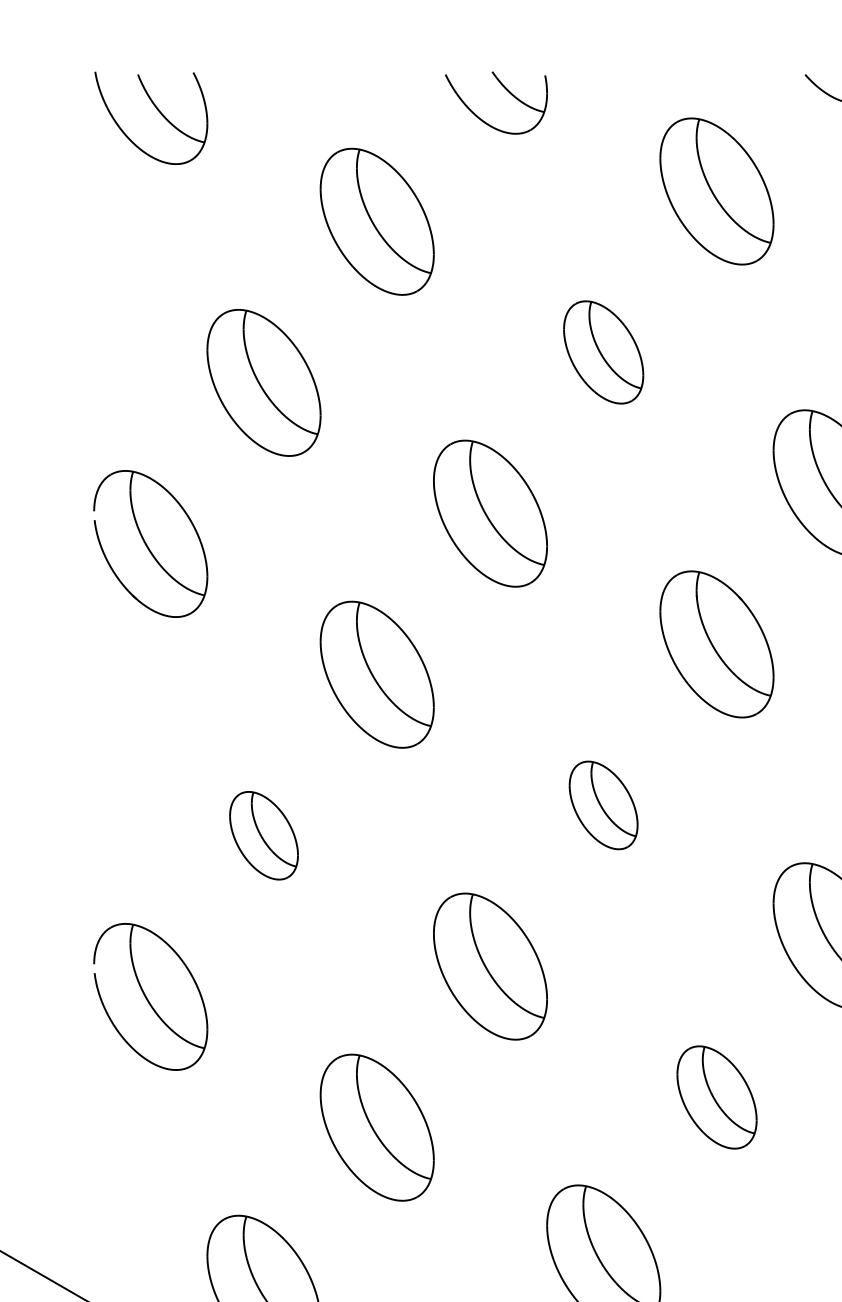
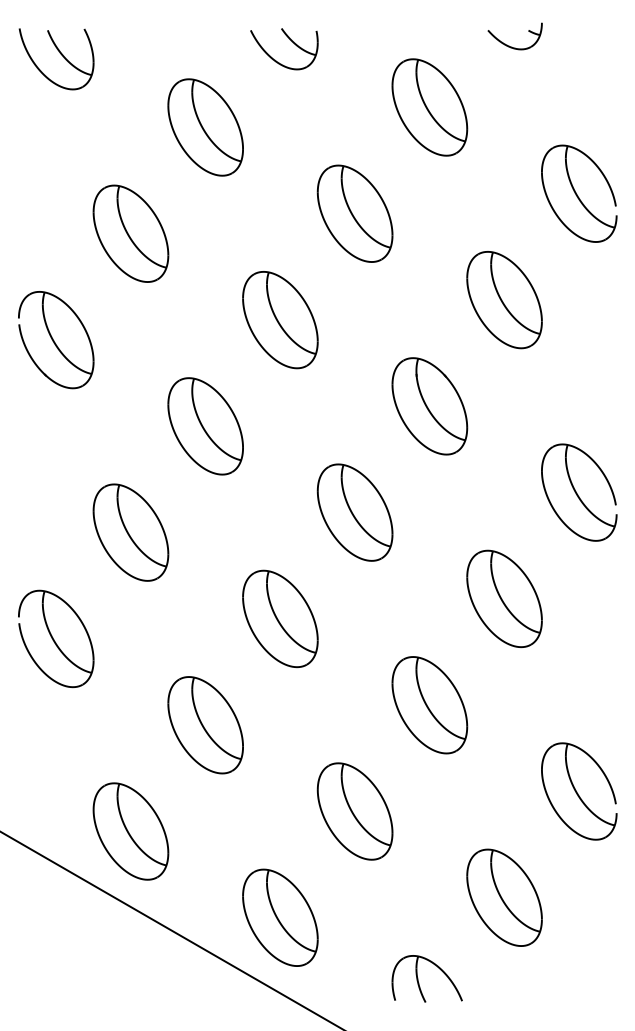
part: (602, 352) -> (354, 213), size x1.43
part: (602, 805) -> (354, 512), size x1.67
part: (263, 835) -> (130, 532), size x1.67
part: (716, 1097) -> (429, 705), size x1.43

